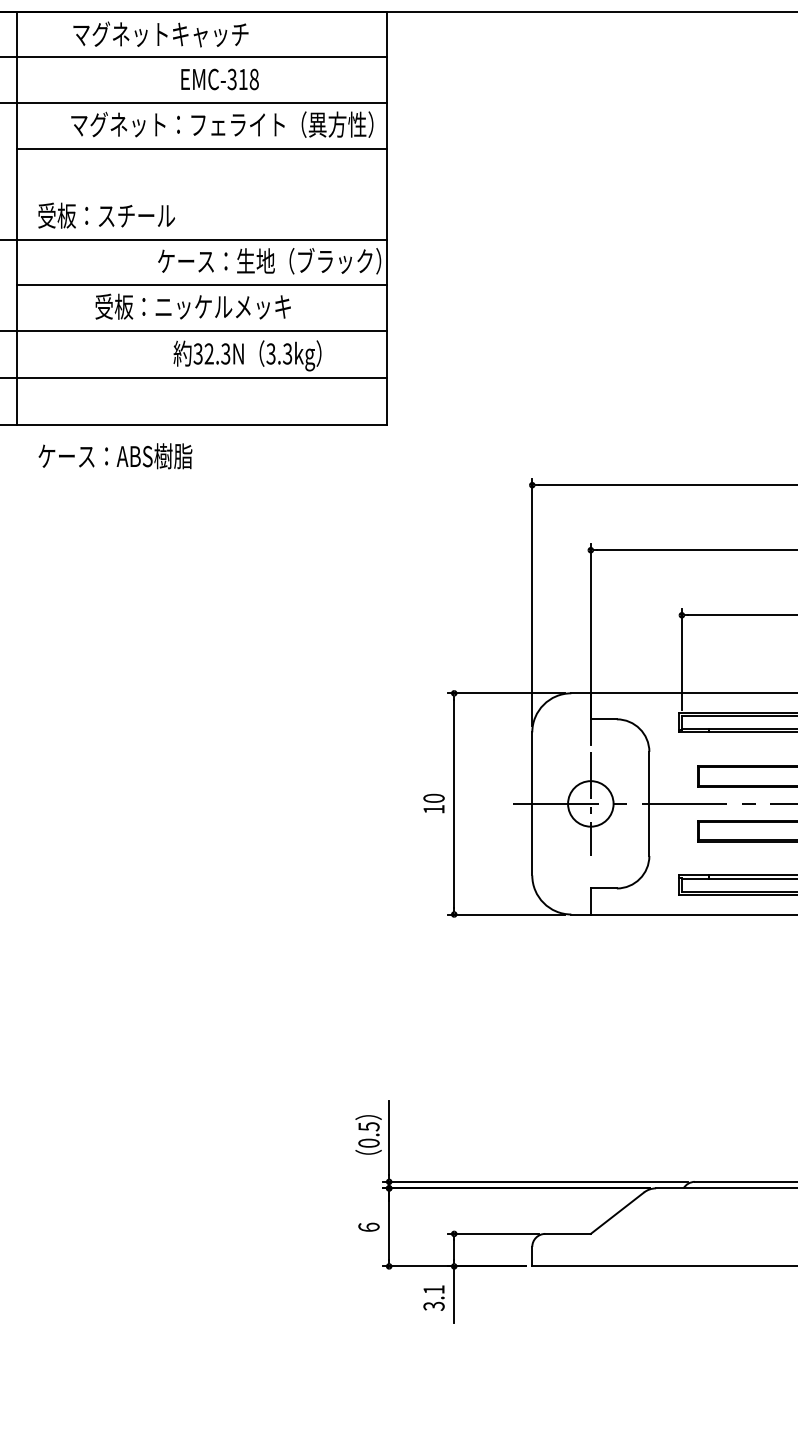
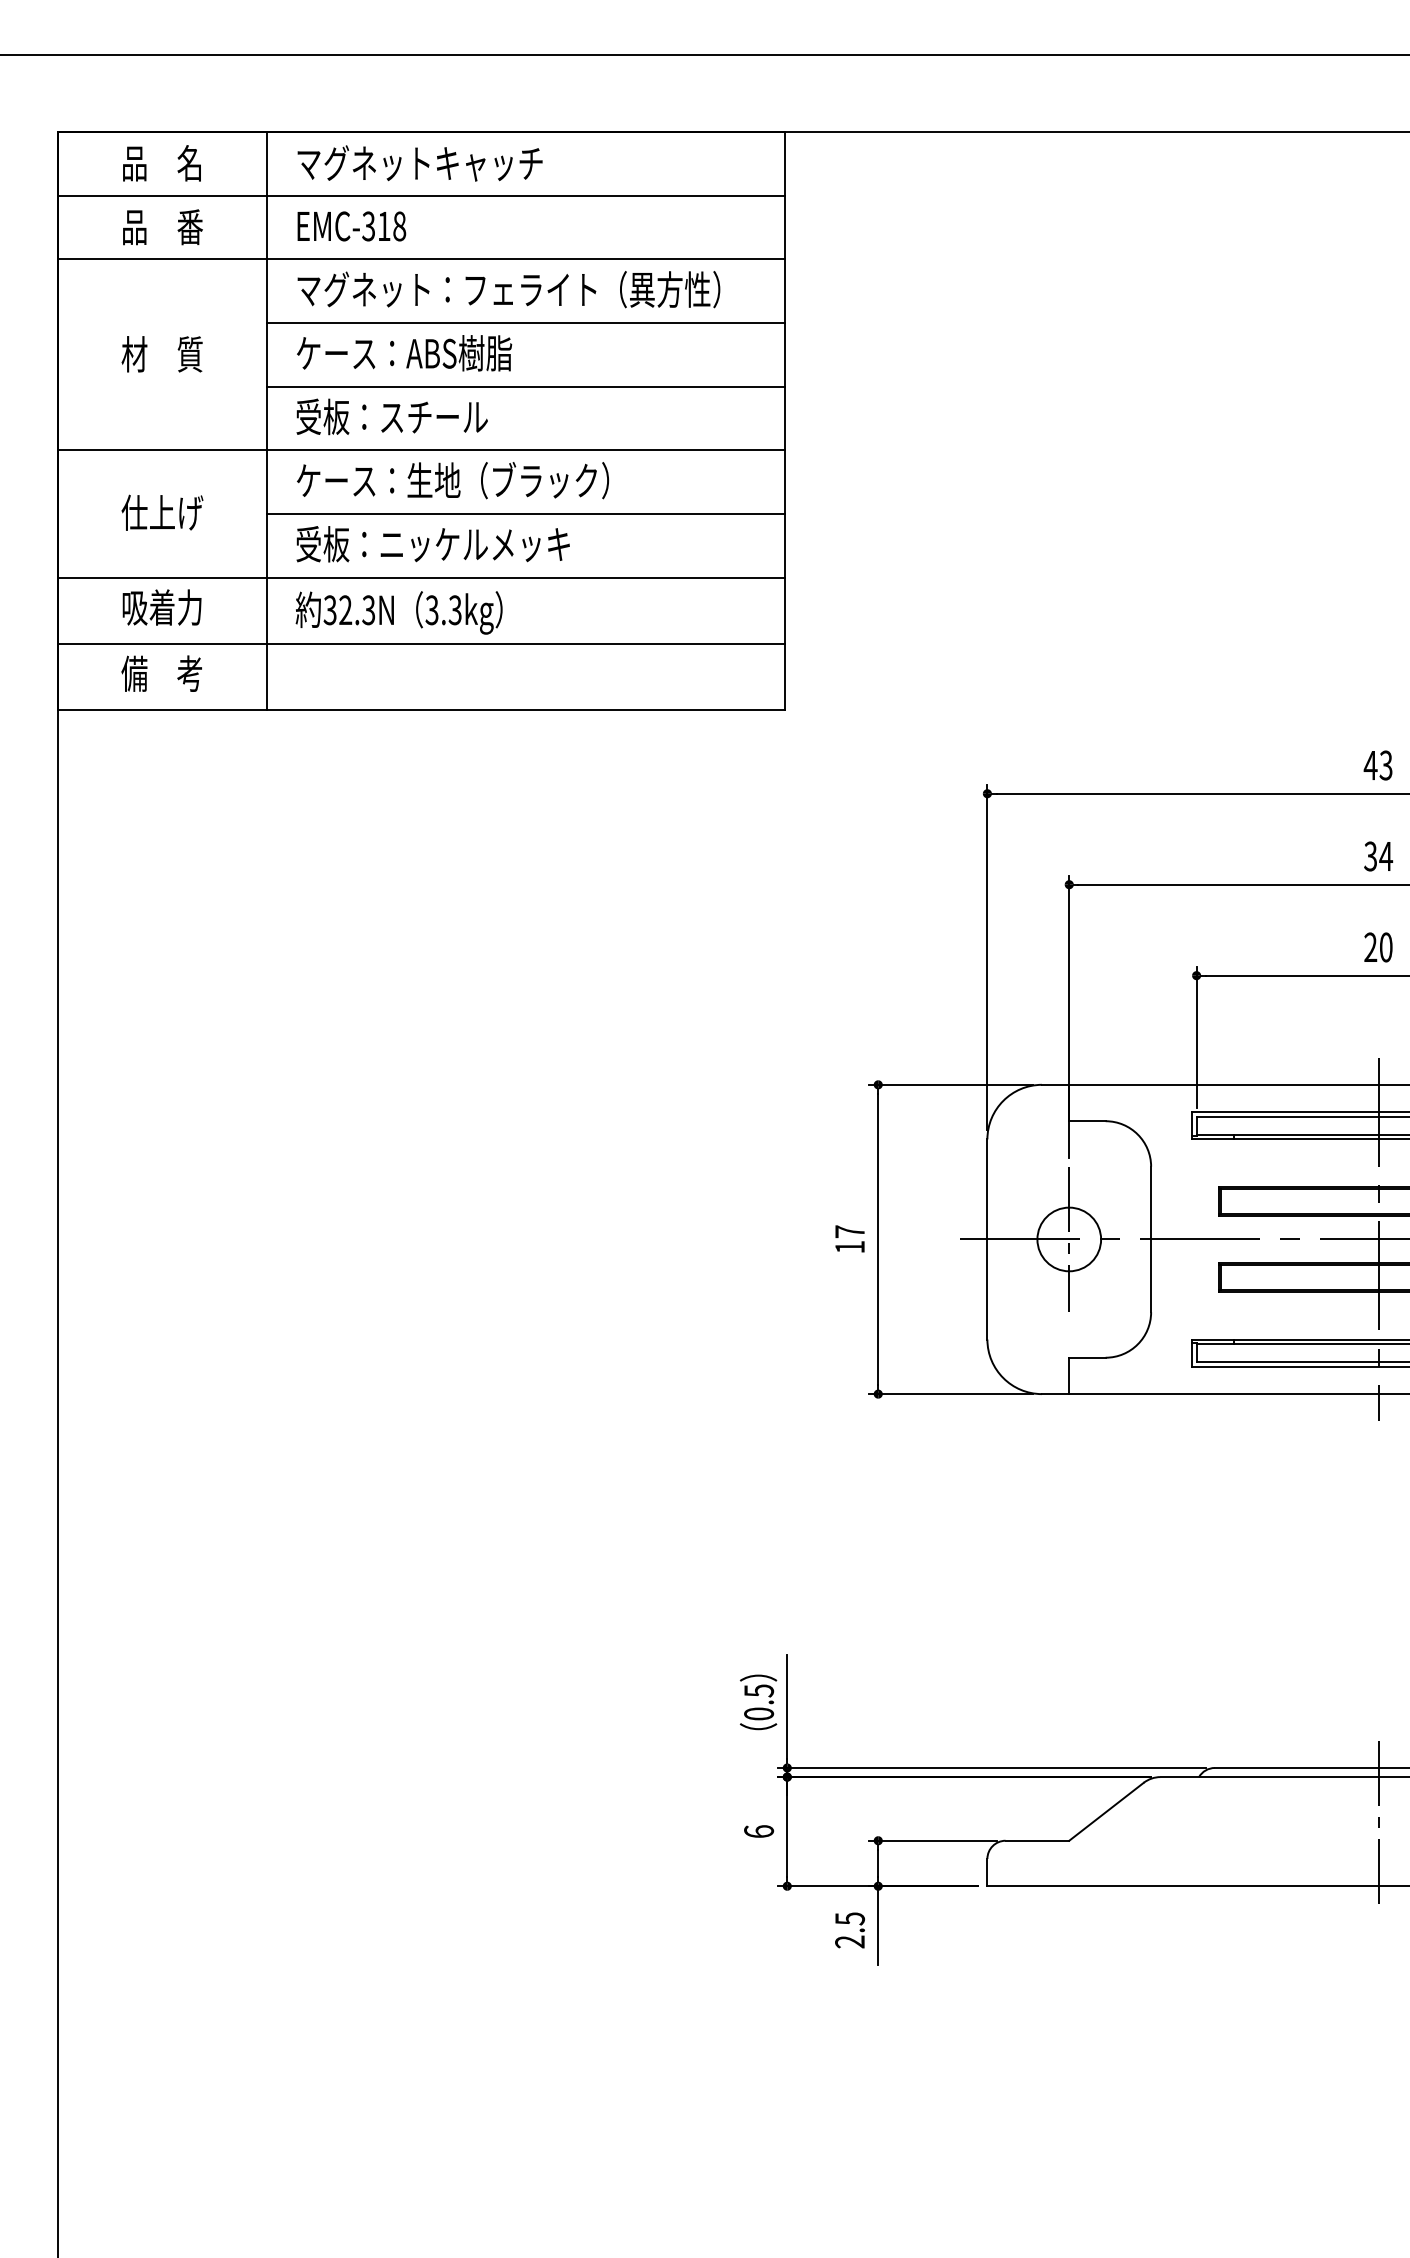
text: (160, 34) -> (419, 163), moved
text: (219, 79) -> (351, 226), moved
text: (222, 124) -> (508, 289), moved
line: (201, 193) -> (525, 386), added
text: (269, 261) -> (452, 480), moved
text: (192, 306) -> (432, 544), moved
text: (247, 355) -> (398, 612), moved
text: (115, 456) -> (404, 353), moved
text: (434, 798) -> (850, 1231), 10 -> 17
text: (434, 1298) -> (850, 1930), 3.1 -> 2.5

